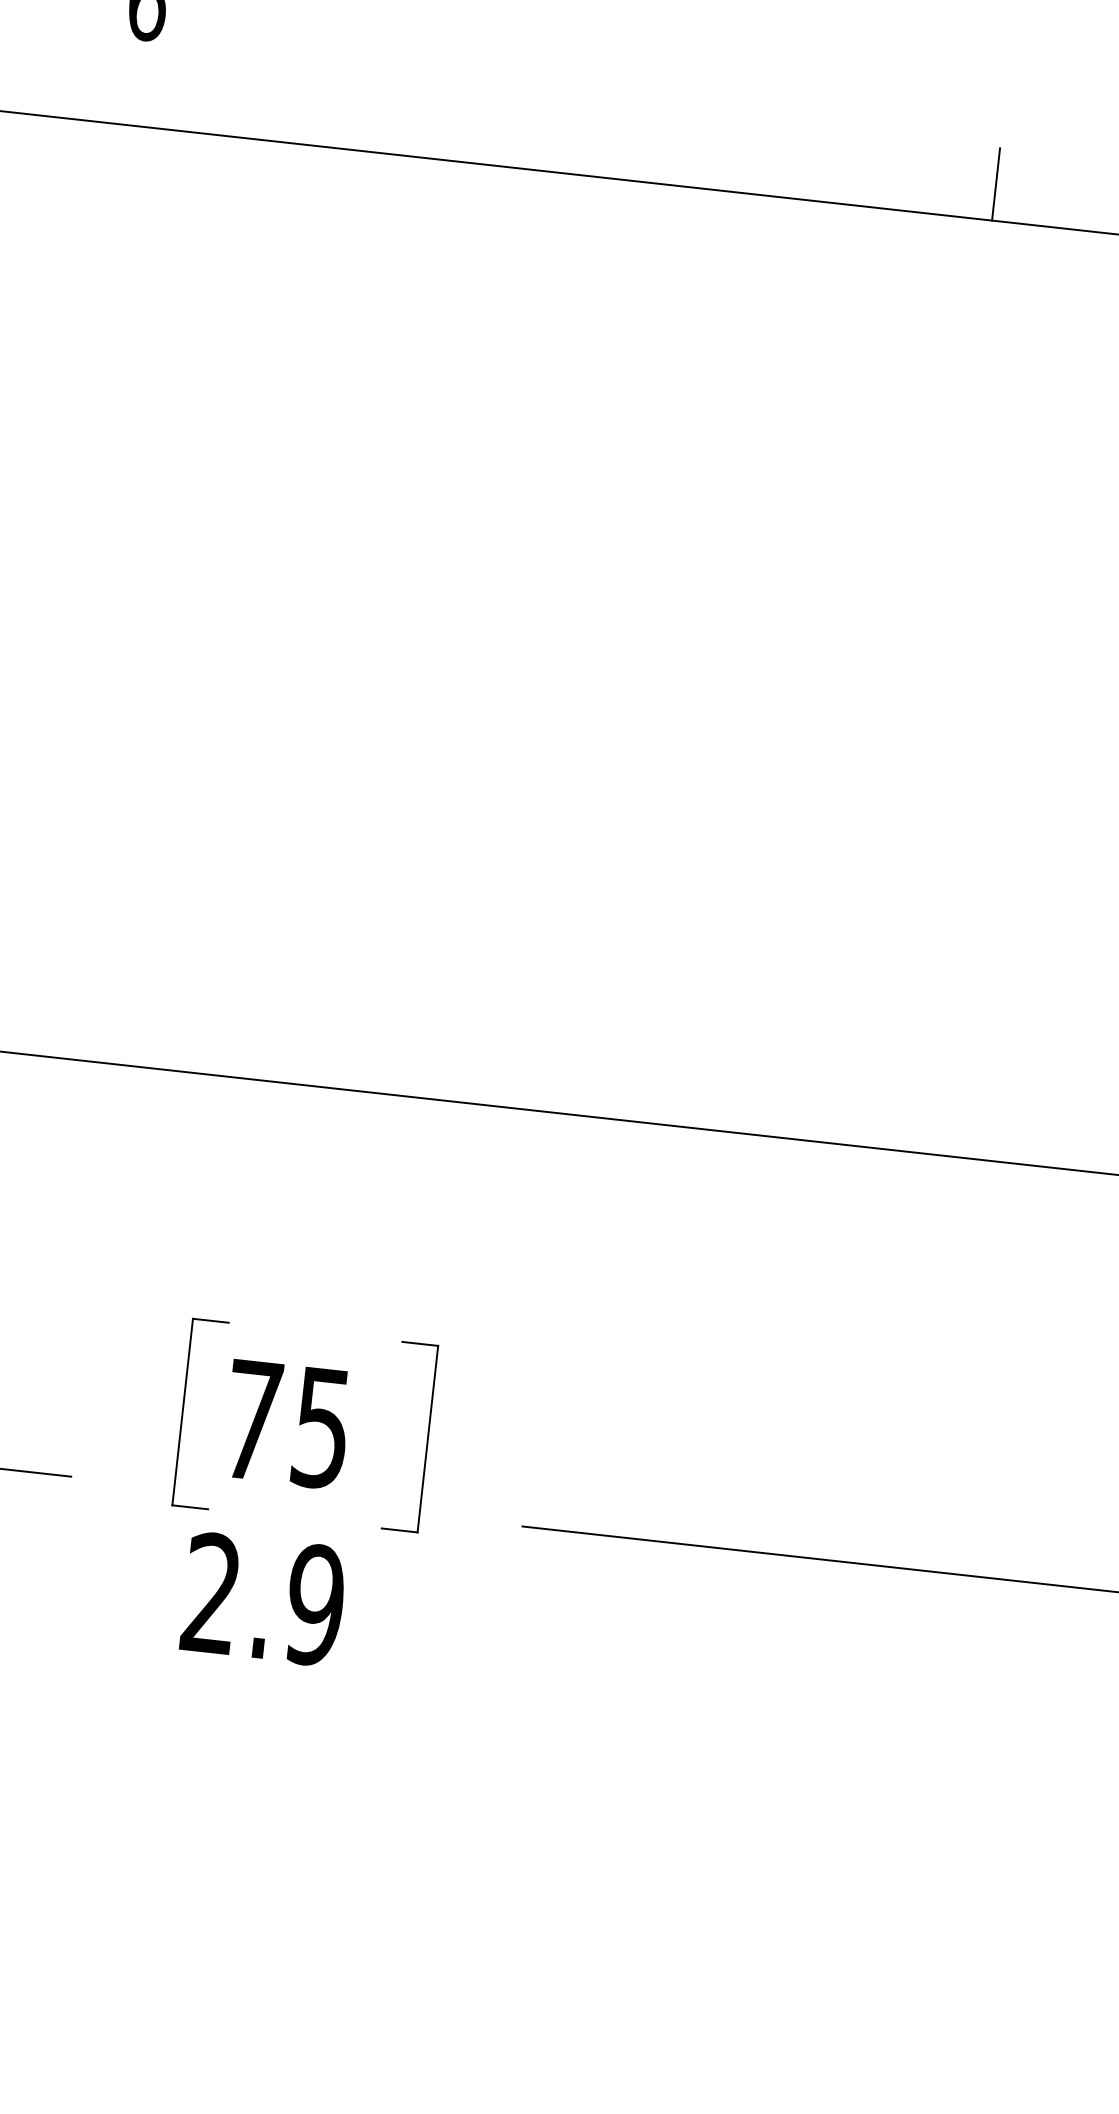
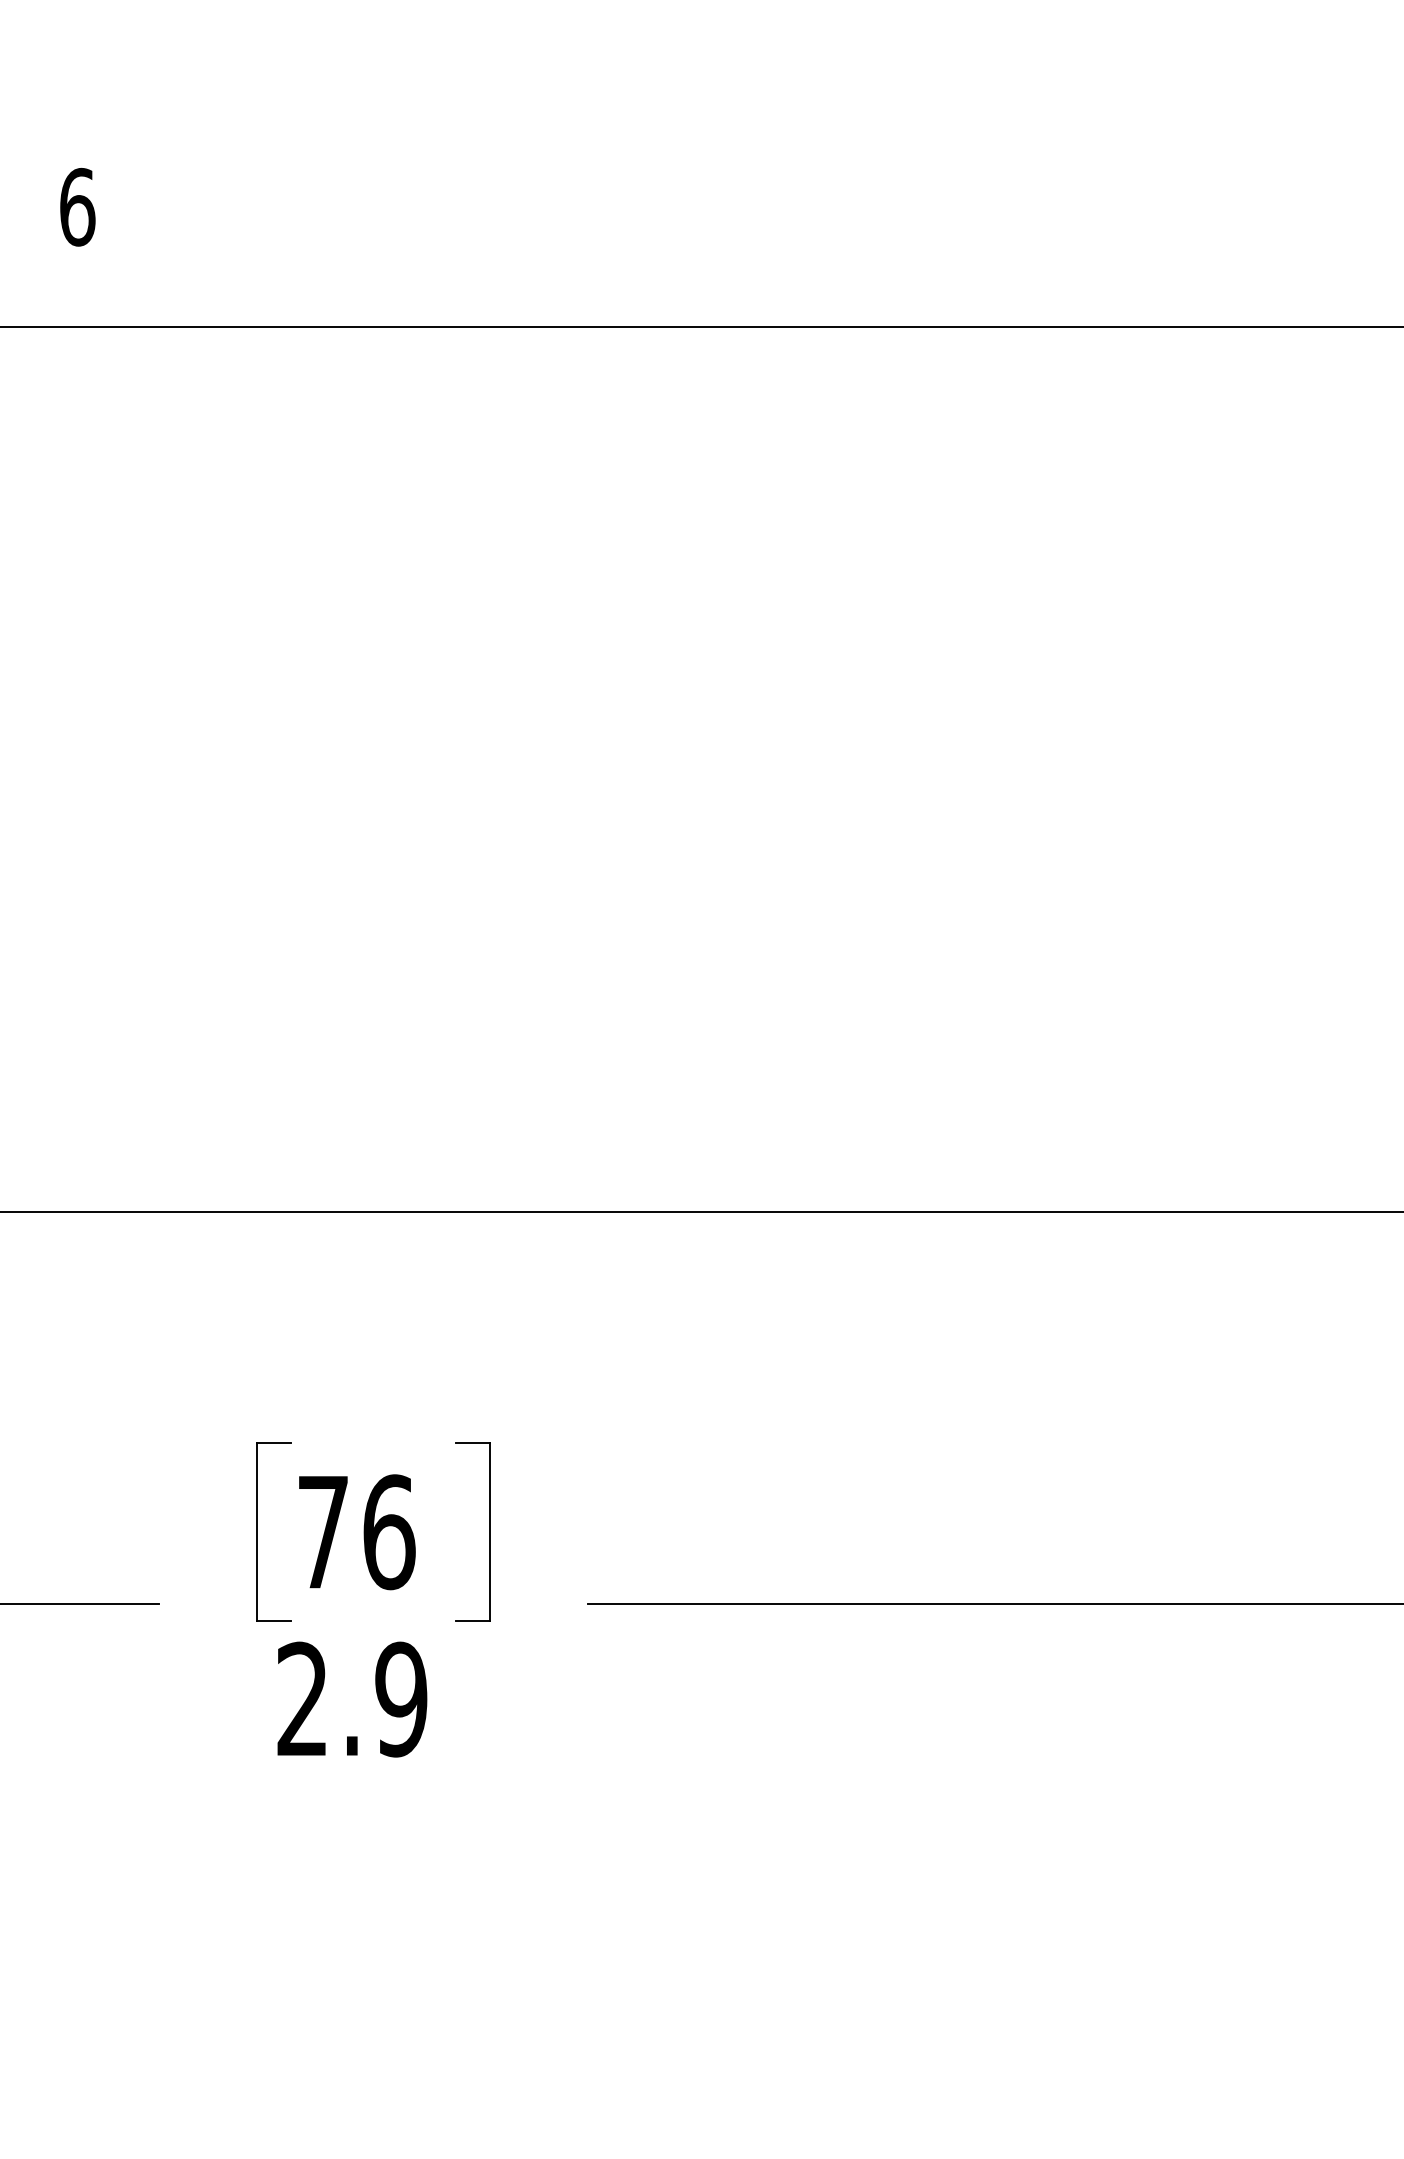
line: (996, 184) -> (894, 292), removed
text: (322, 1428) -> (389, 1532), 75 -> 76

